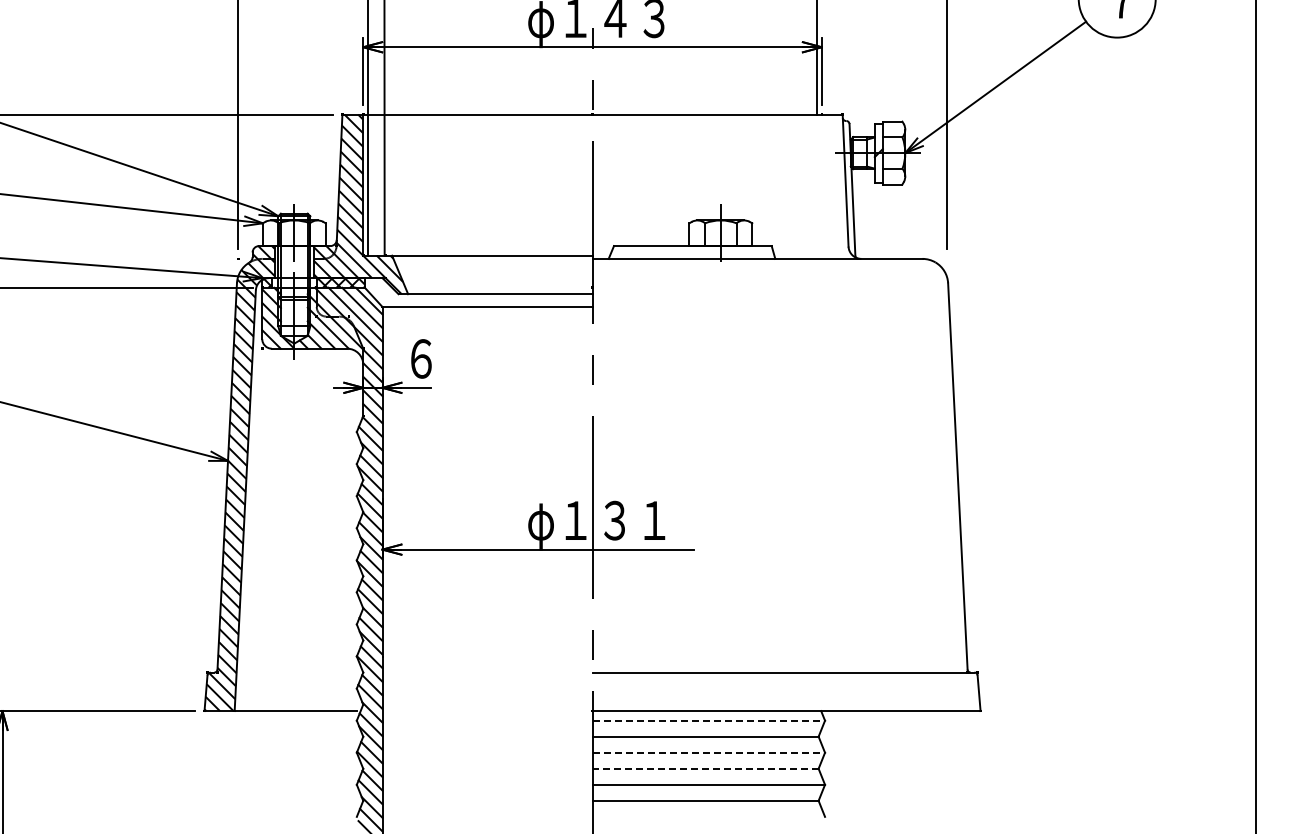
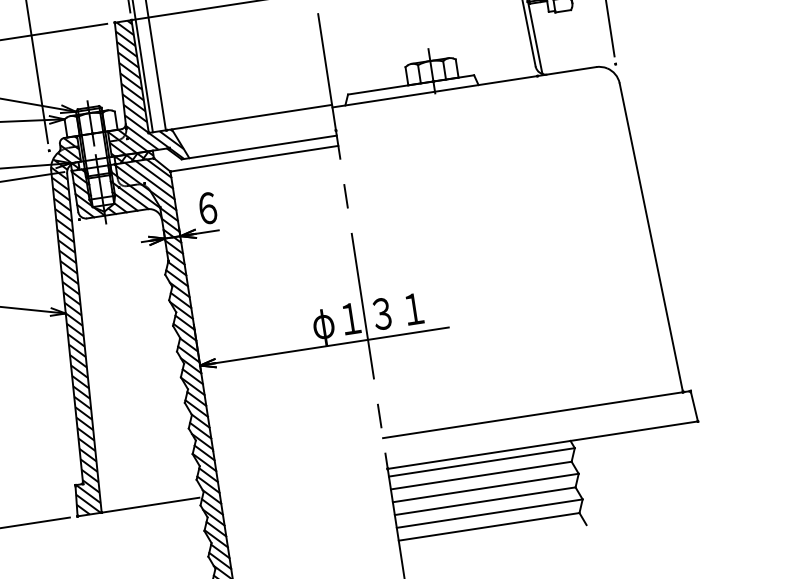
line: (709, 720) -> (482, 462), dashed -> solid
line: (709, 752) -> (486, 487), dashed -> solid
line: (705, 768) -> (485, 501), dashed -> solid

